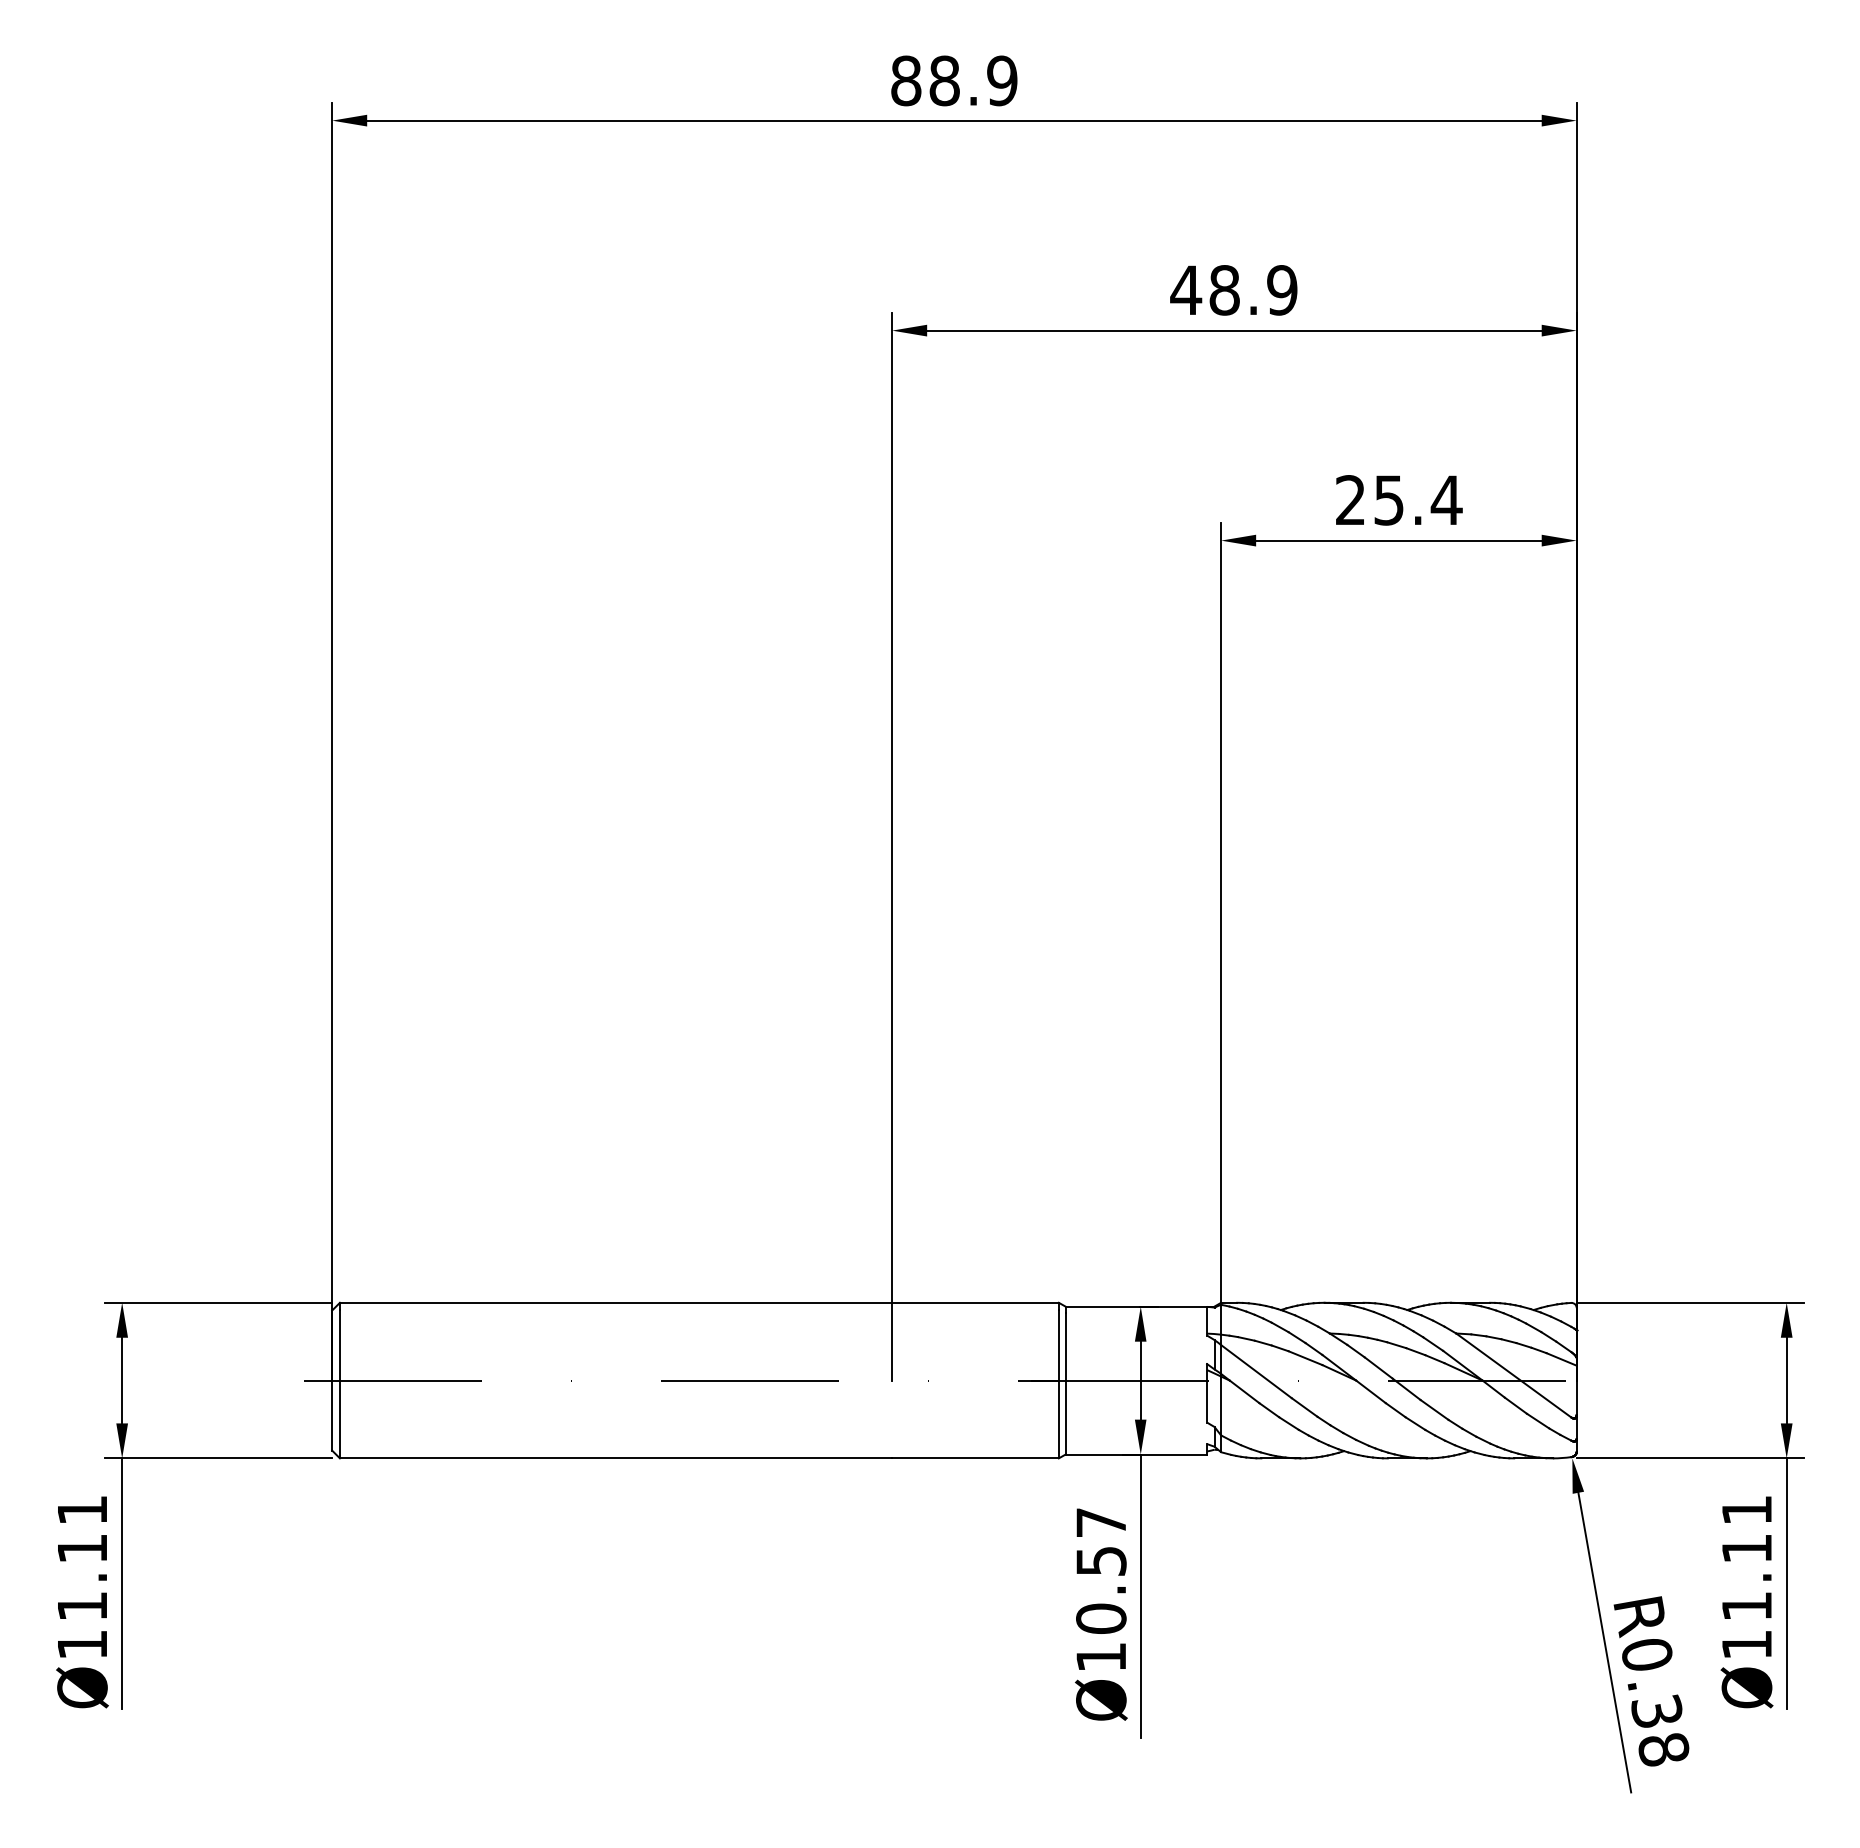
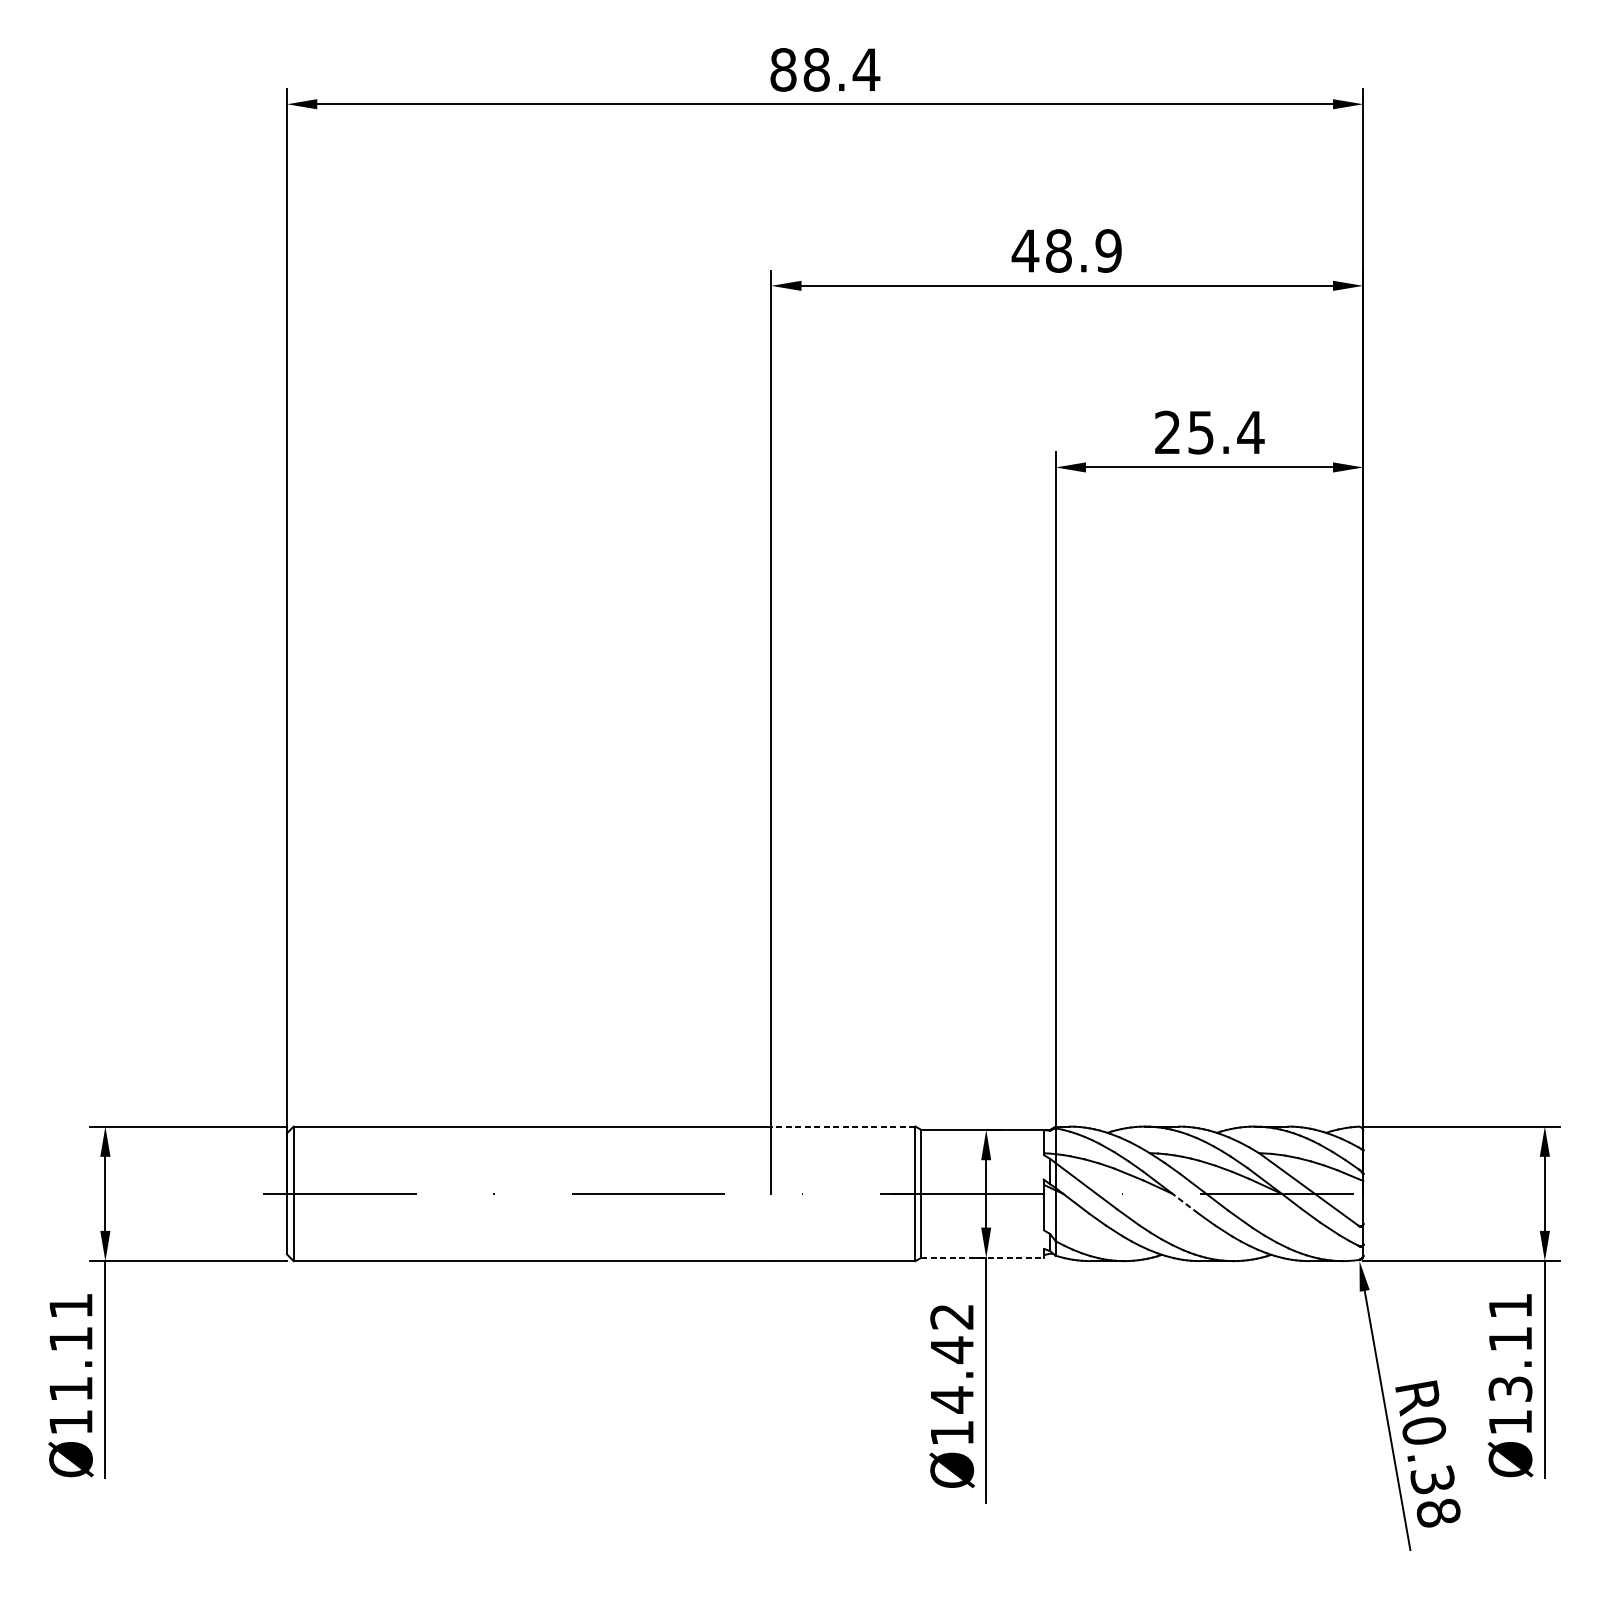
text: (1002, 80) -> (866, 69), 88.9 -> 88.4
line: (975, 1302) -> (843, 1126), solid -> dashed
line: (1371, 1391) -> (1185, 1203), solid -> dashed
line: (1136, 1454) -> (982, 1257), solid -> dashed
text: (1101, 1571) -> (952, 1358), Ø10.57 -> Ø14.42
text: (1746, 1606) -> (1510, 1389), Ø11.11 -> Ø13.11

